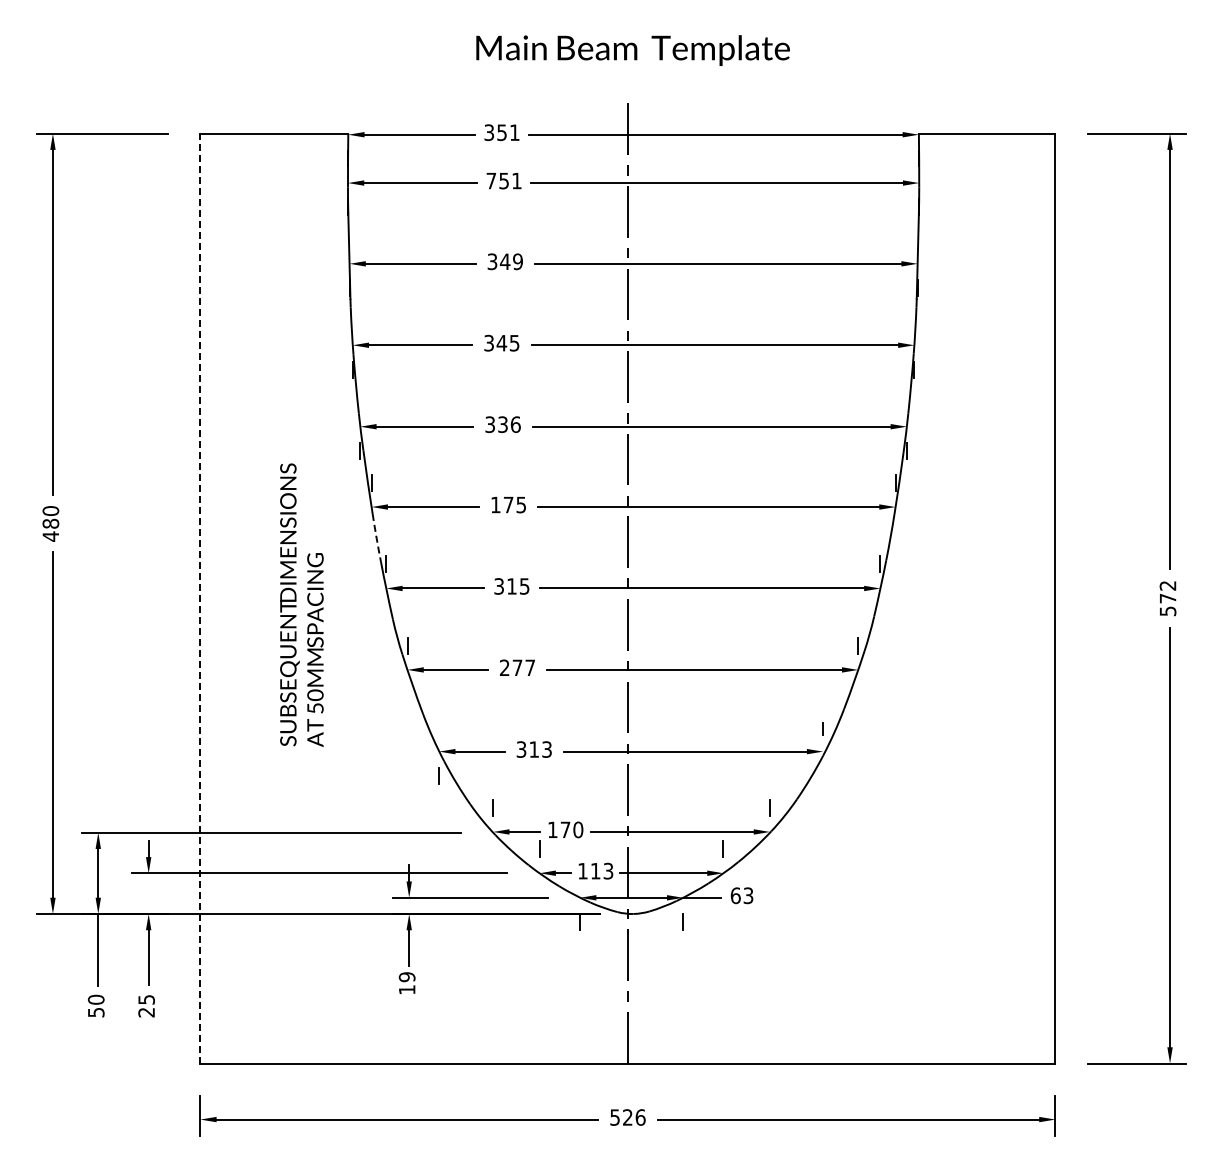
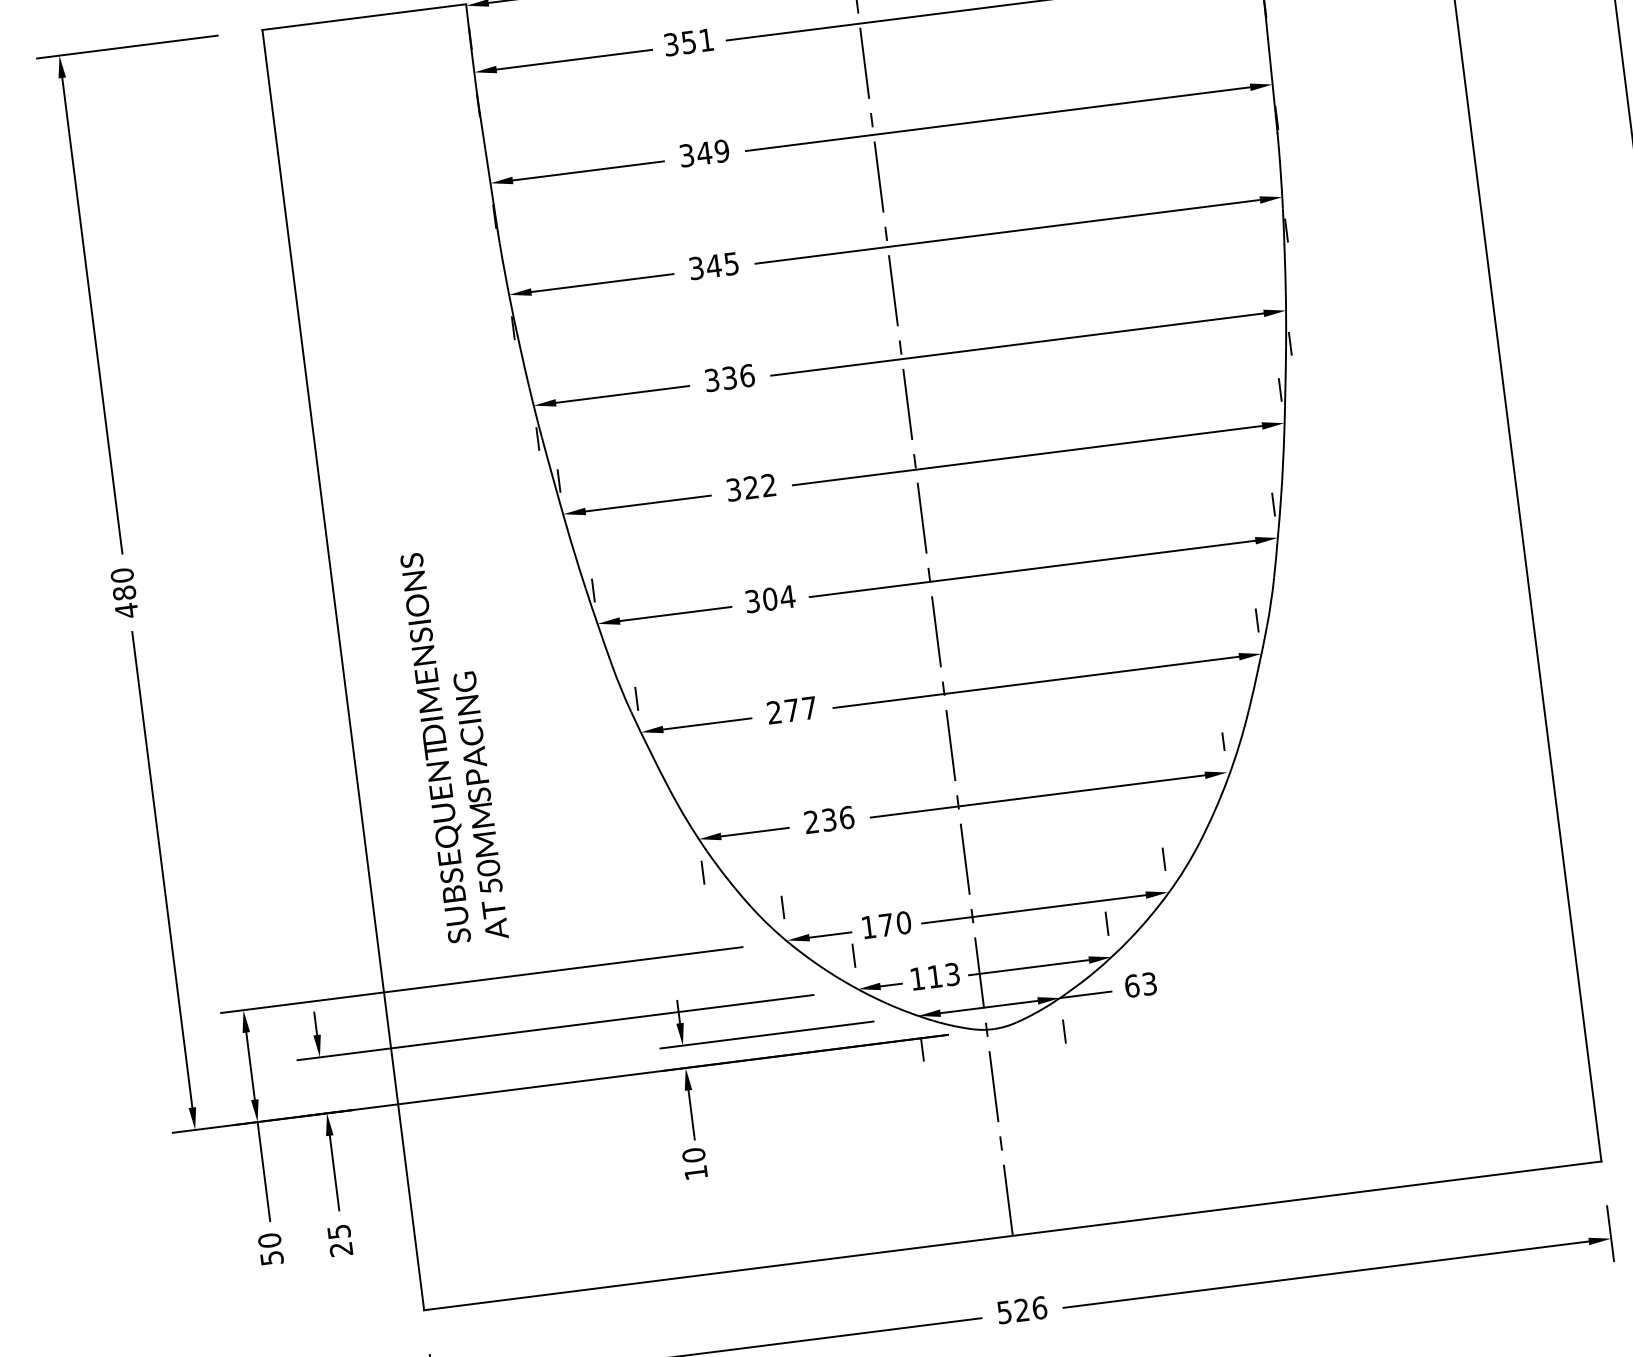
text: (491, 180) -> (671, 43), 751 -> 351
text: (508, 504) -> (751, 486), 175 -> 322
arc: (376, 538) -> (575, 556), dashed -> solid
text: (518, 586) -> (779, 598), 315 -> 304
line: (200, 598) -> (343, 669), dashed -> solid
text: (301, 604) -> (453, 745), moved
text: (534, 749) -> (829, 819), 313 -> 236
text: (407, 977) -> (694, 1155), 19 -> 10

